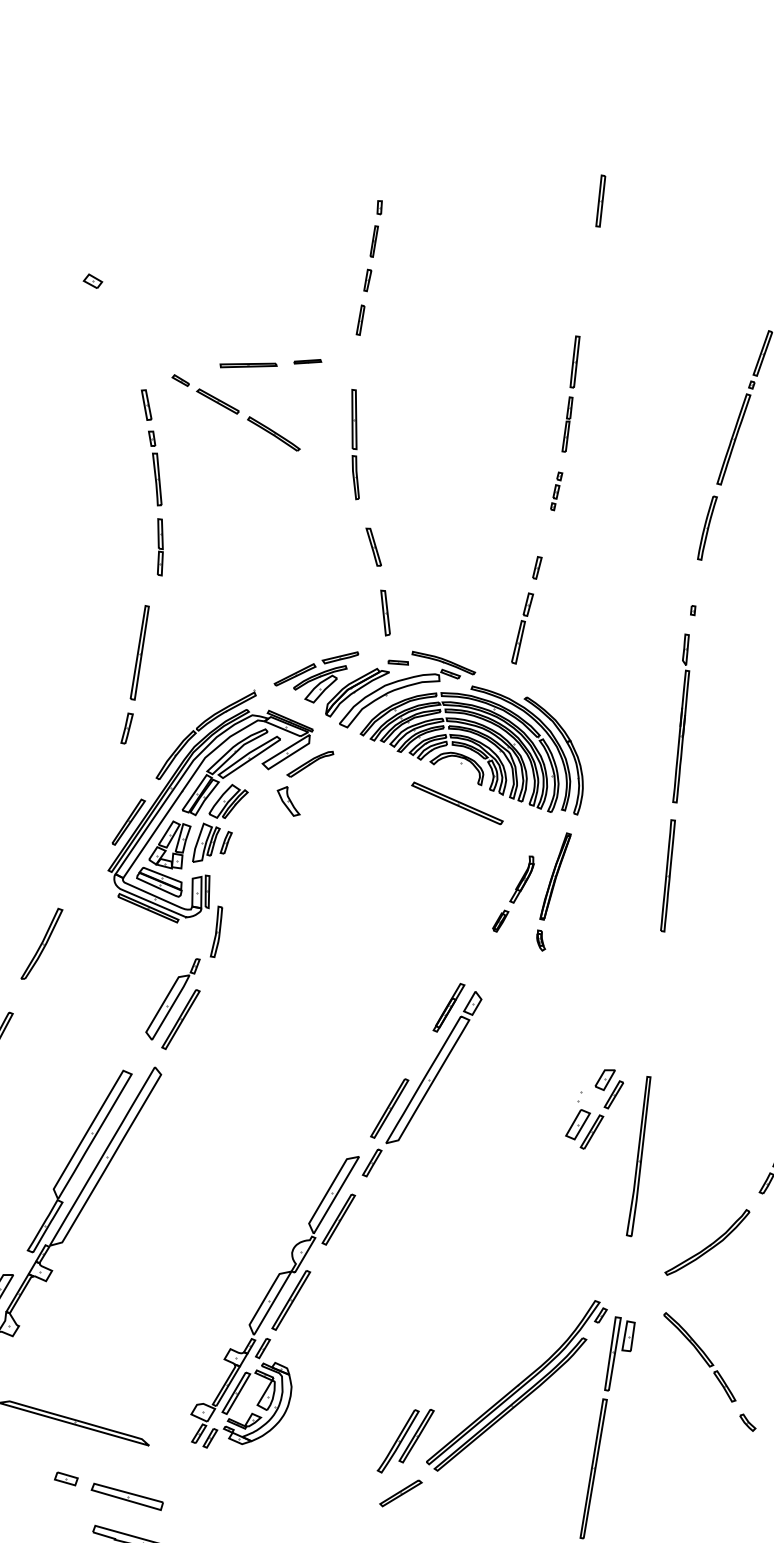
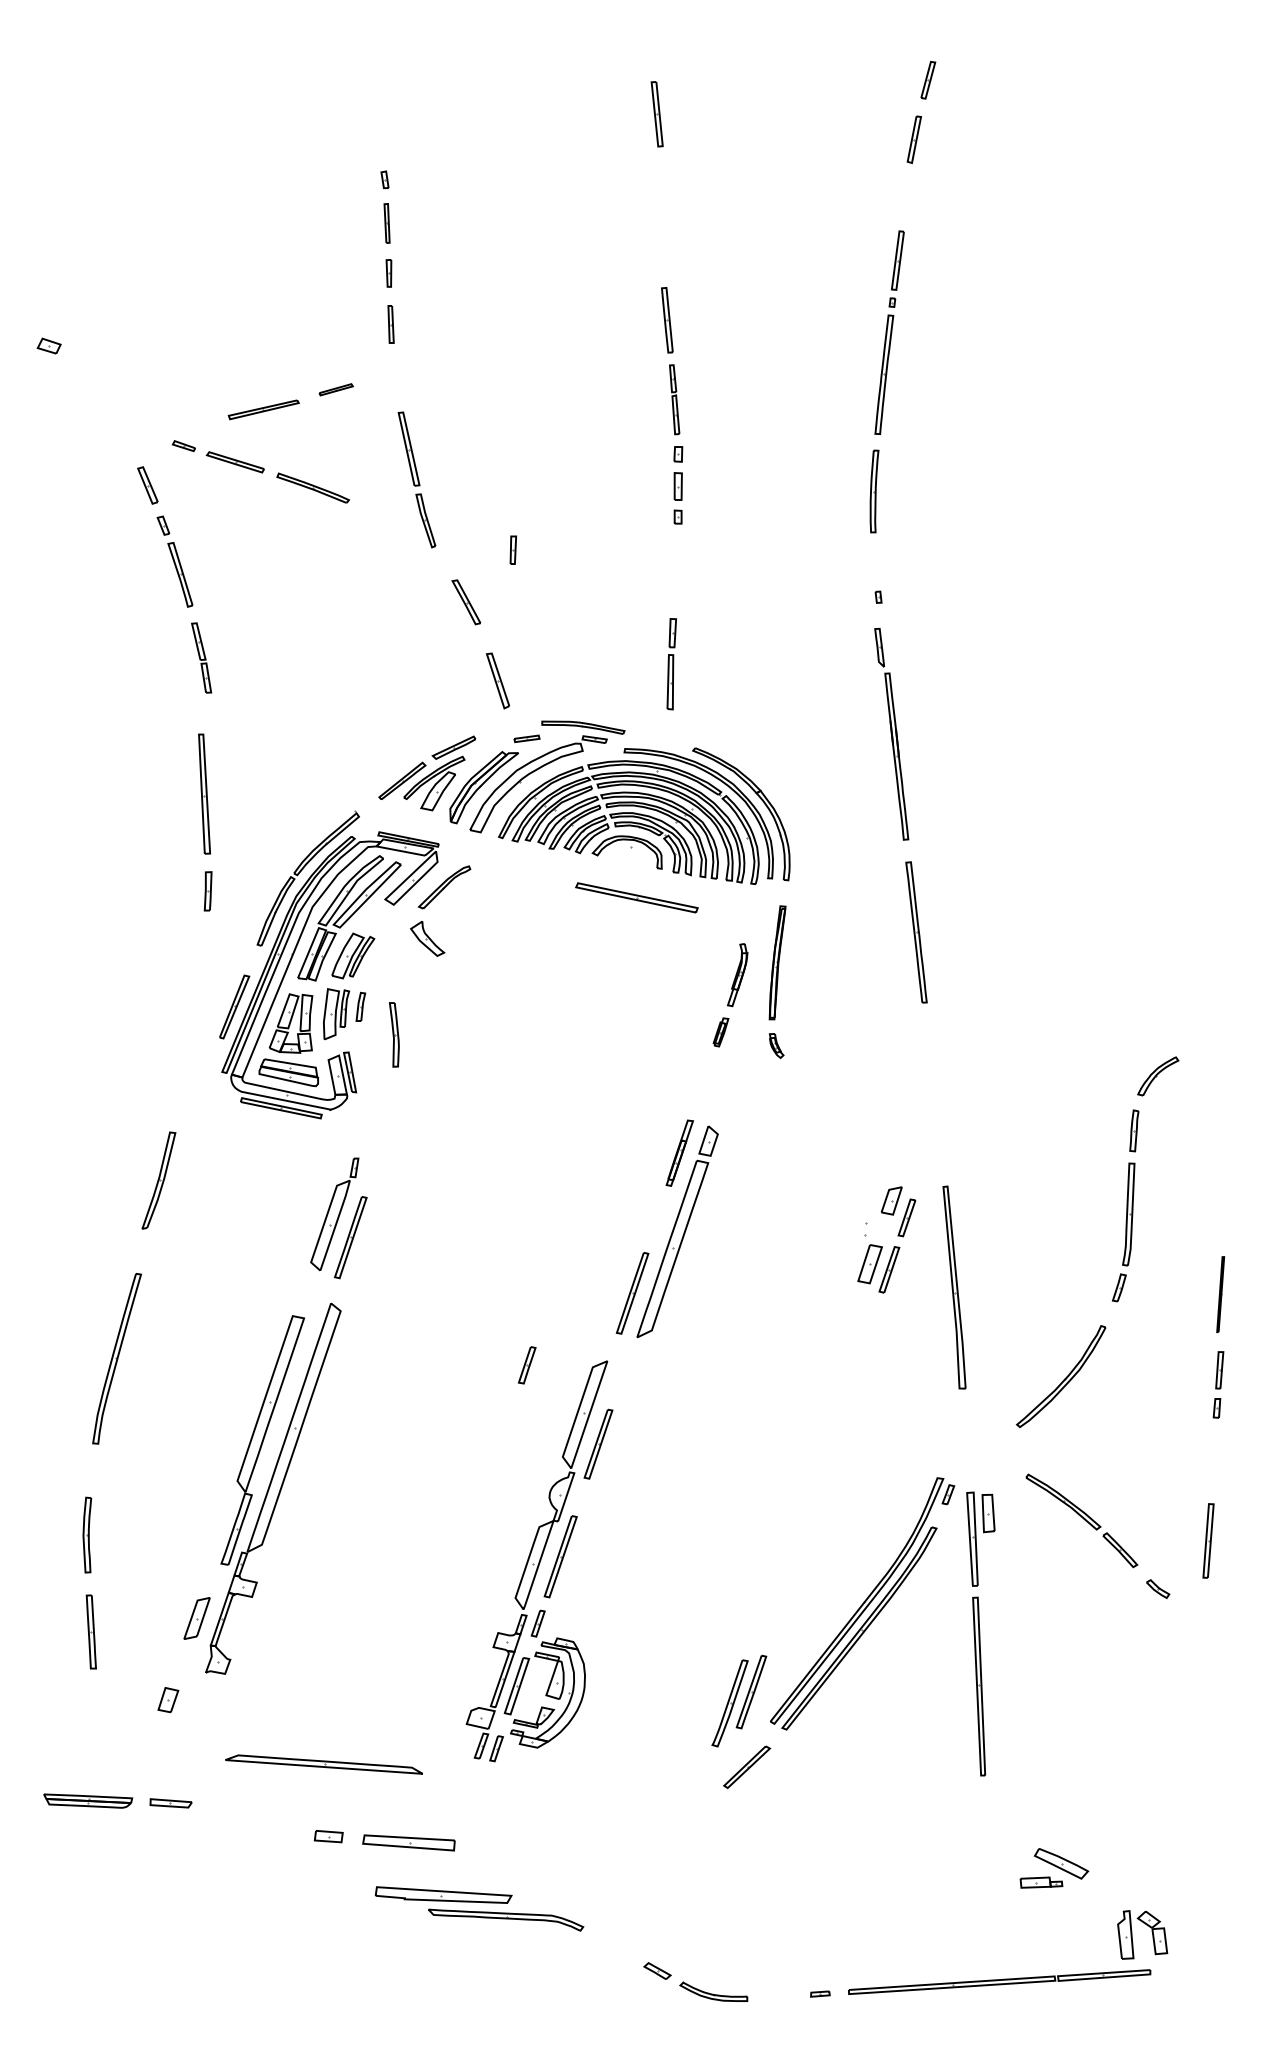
part: (555, 491) -> (677, 485), size x1.6
part: (537, 567) -> (513, 549), moved
part: (216, 931) -> (393, 1034), moved
part: (371, 1162) -> (526, 1365), moved

